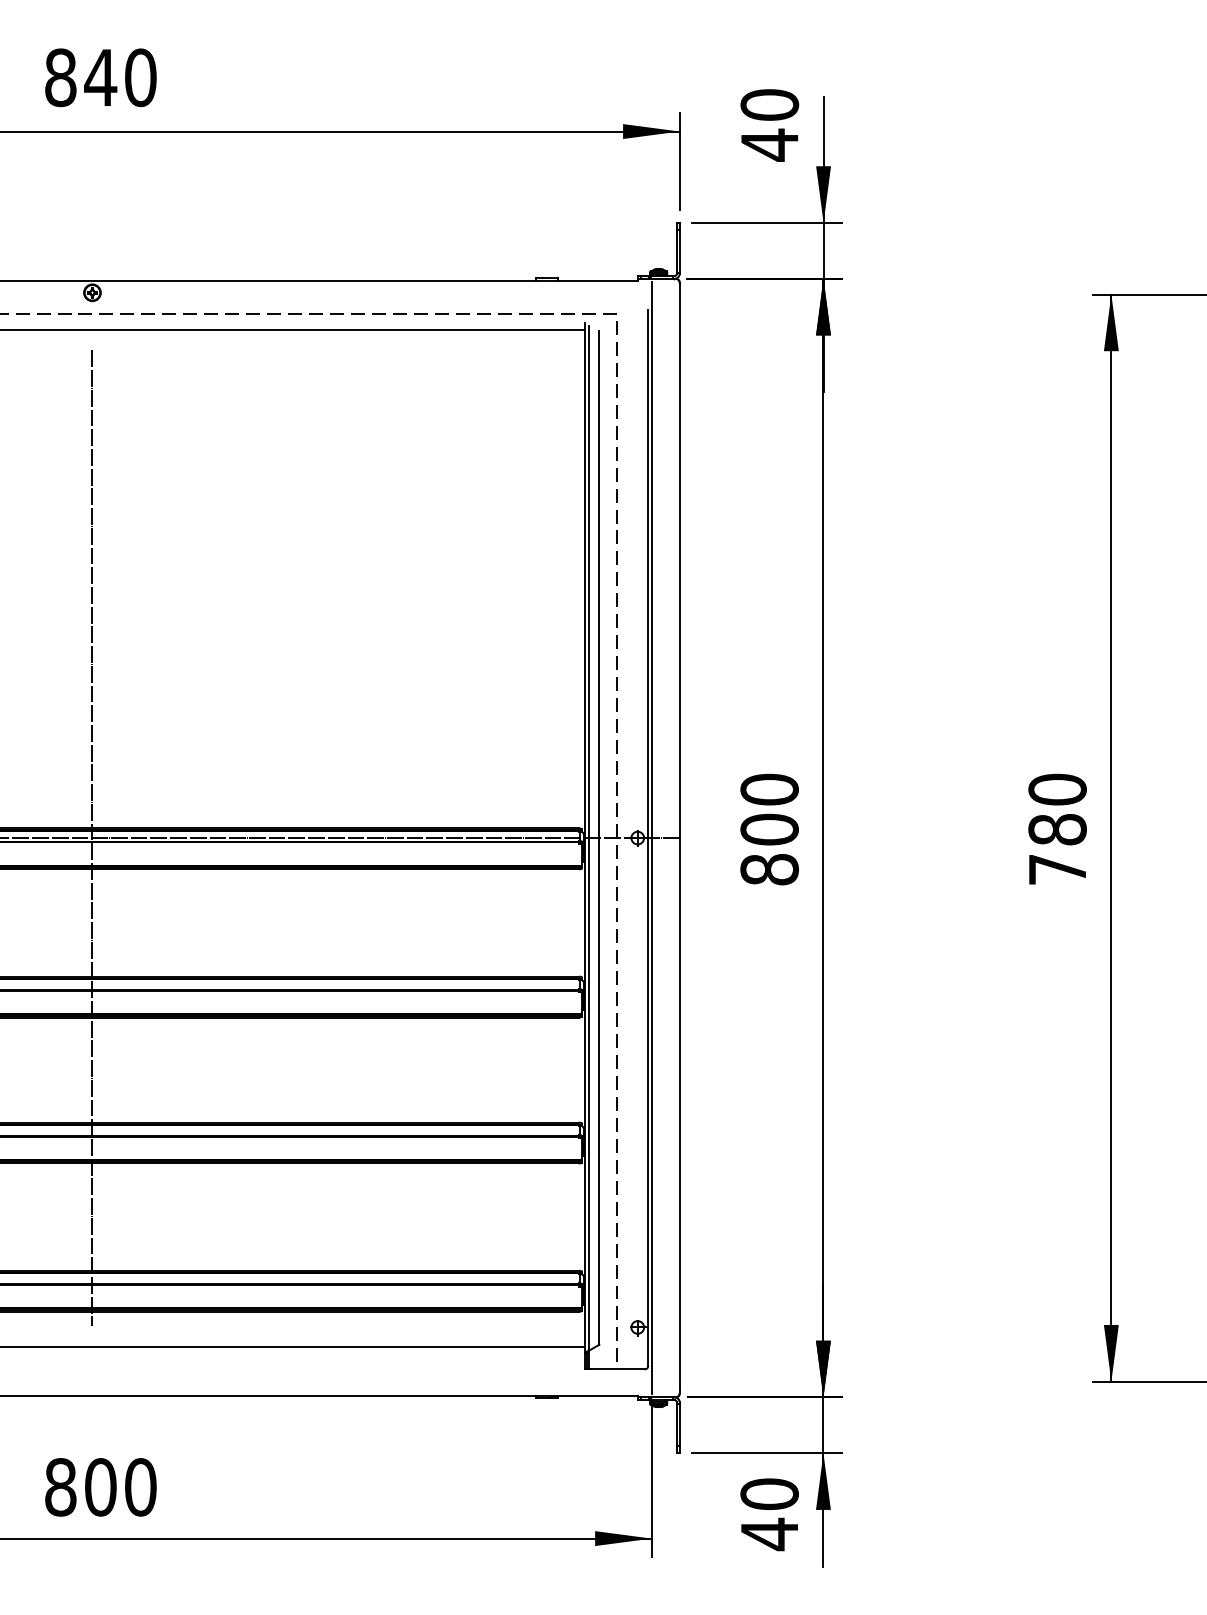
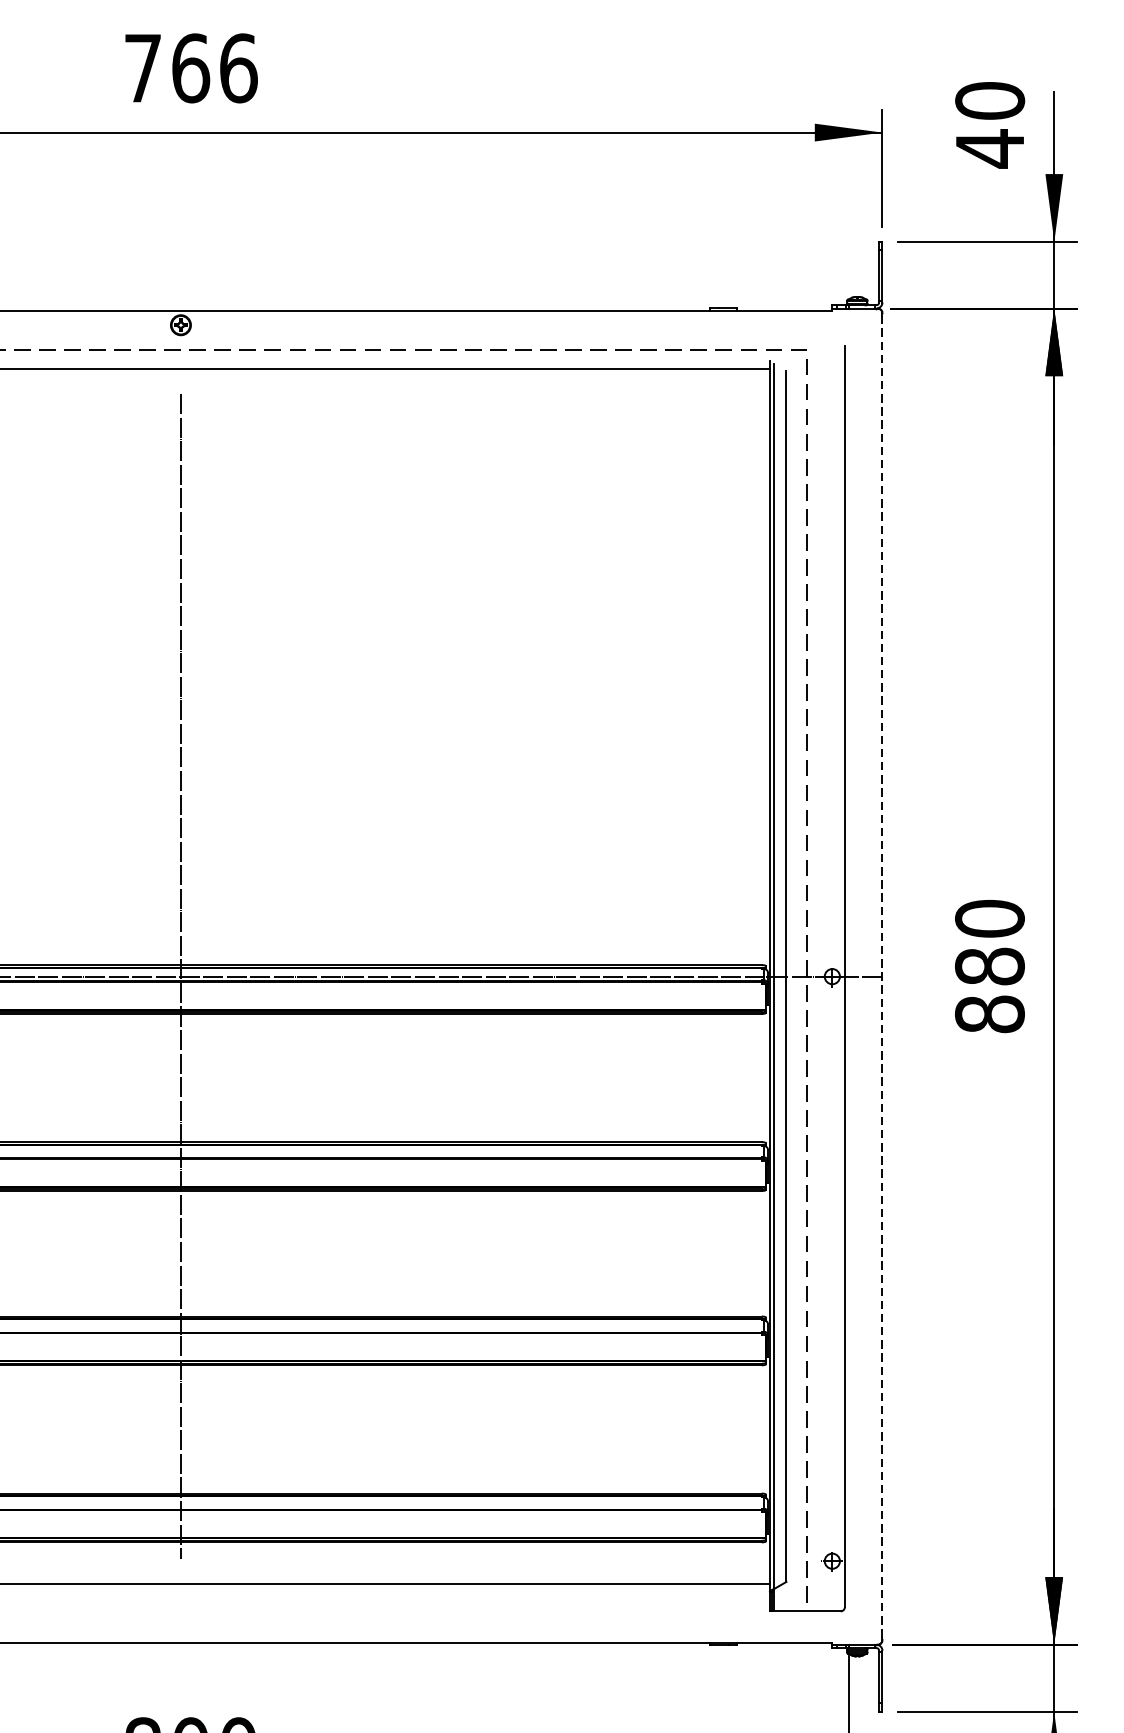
text: (100, 77) -> (190, 68), 840 -> 766
text: (769, 829) -> (989, 966), 800 -> 880
line: (651, 837) -> (848, 975), removed
line: (679, 837) -> (882, 975), solid -> dashed

